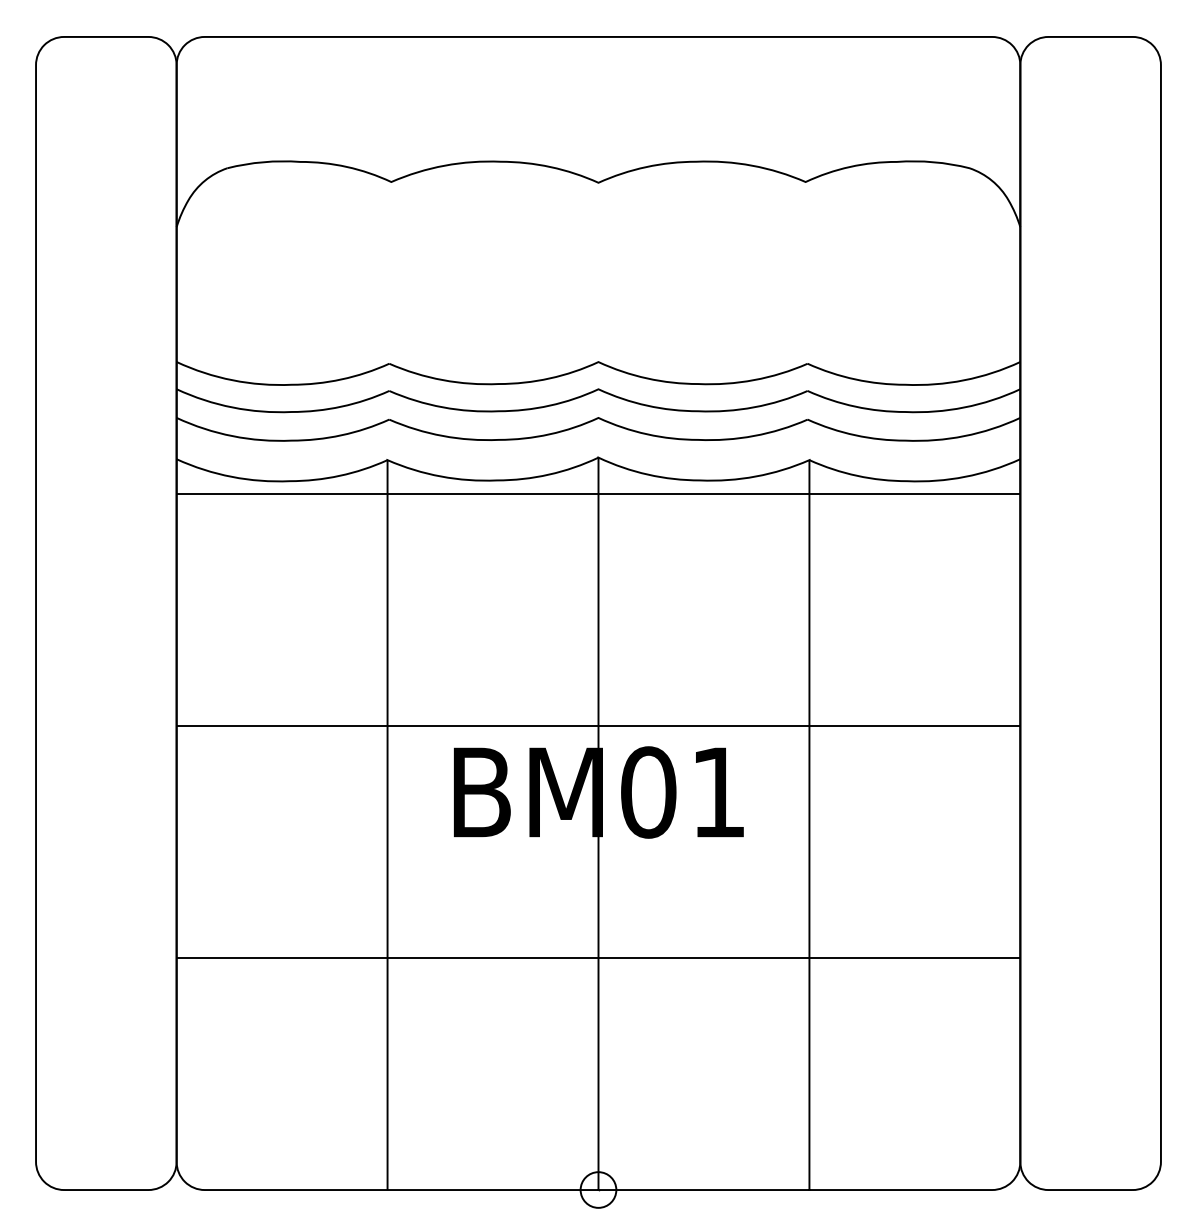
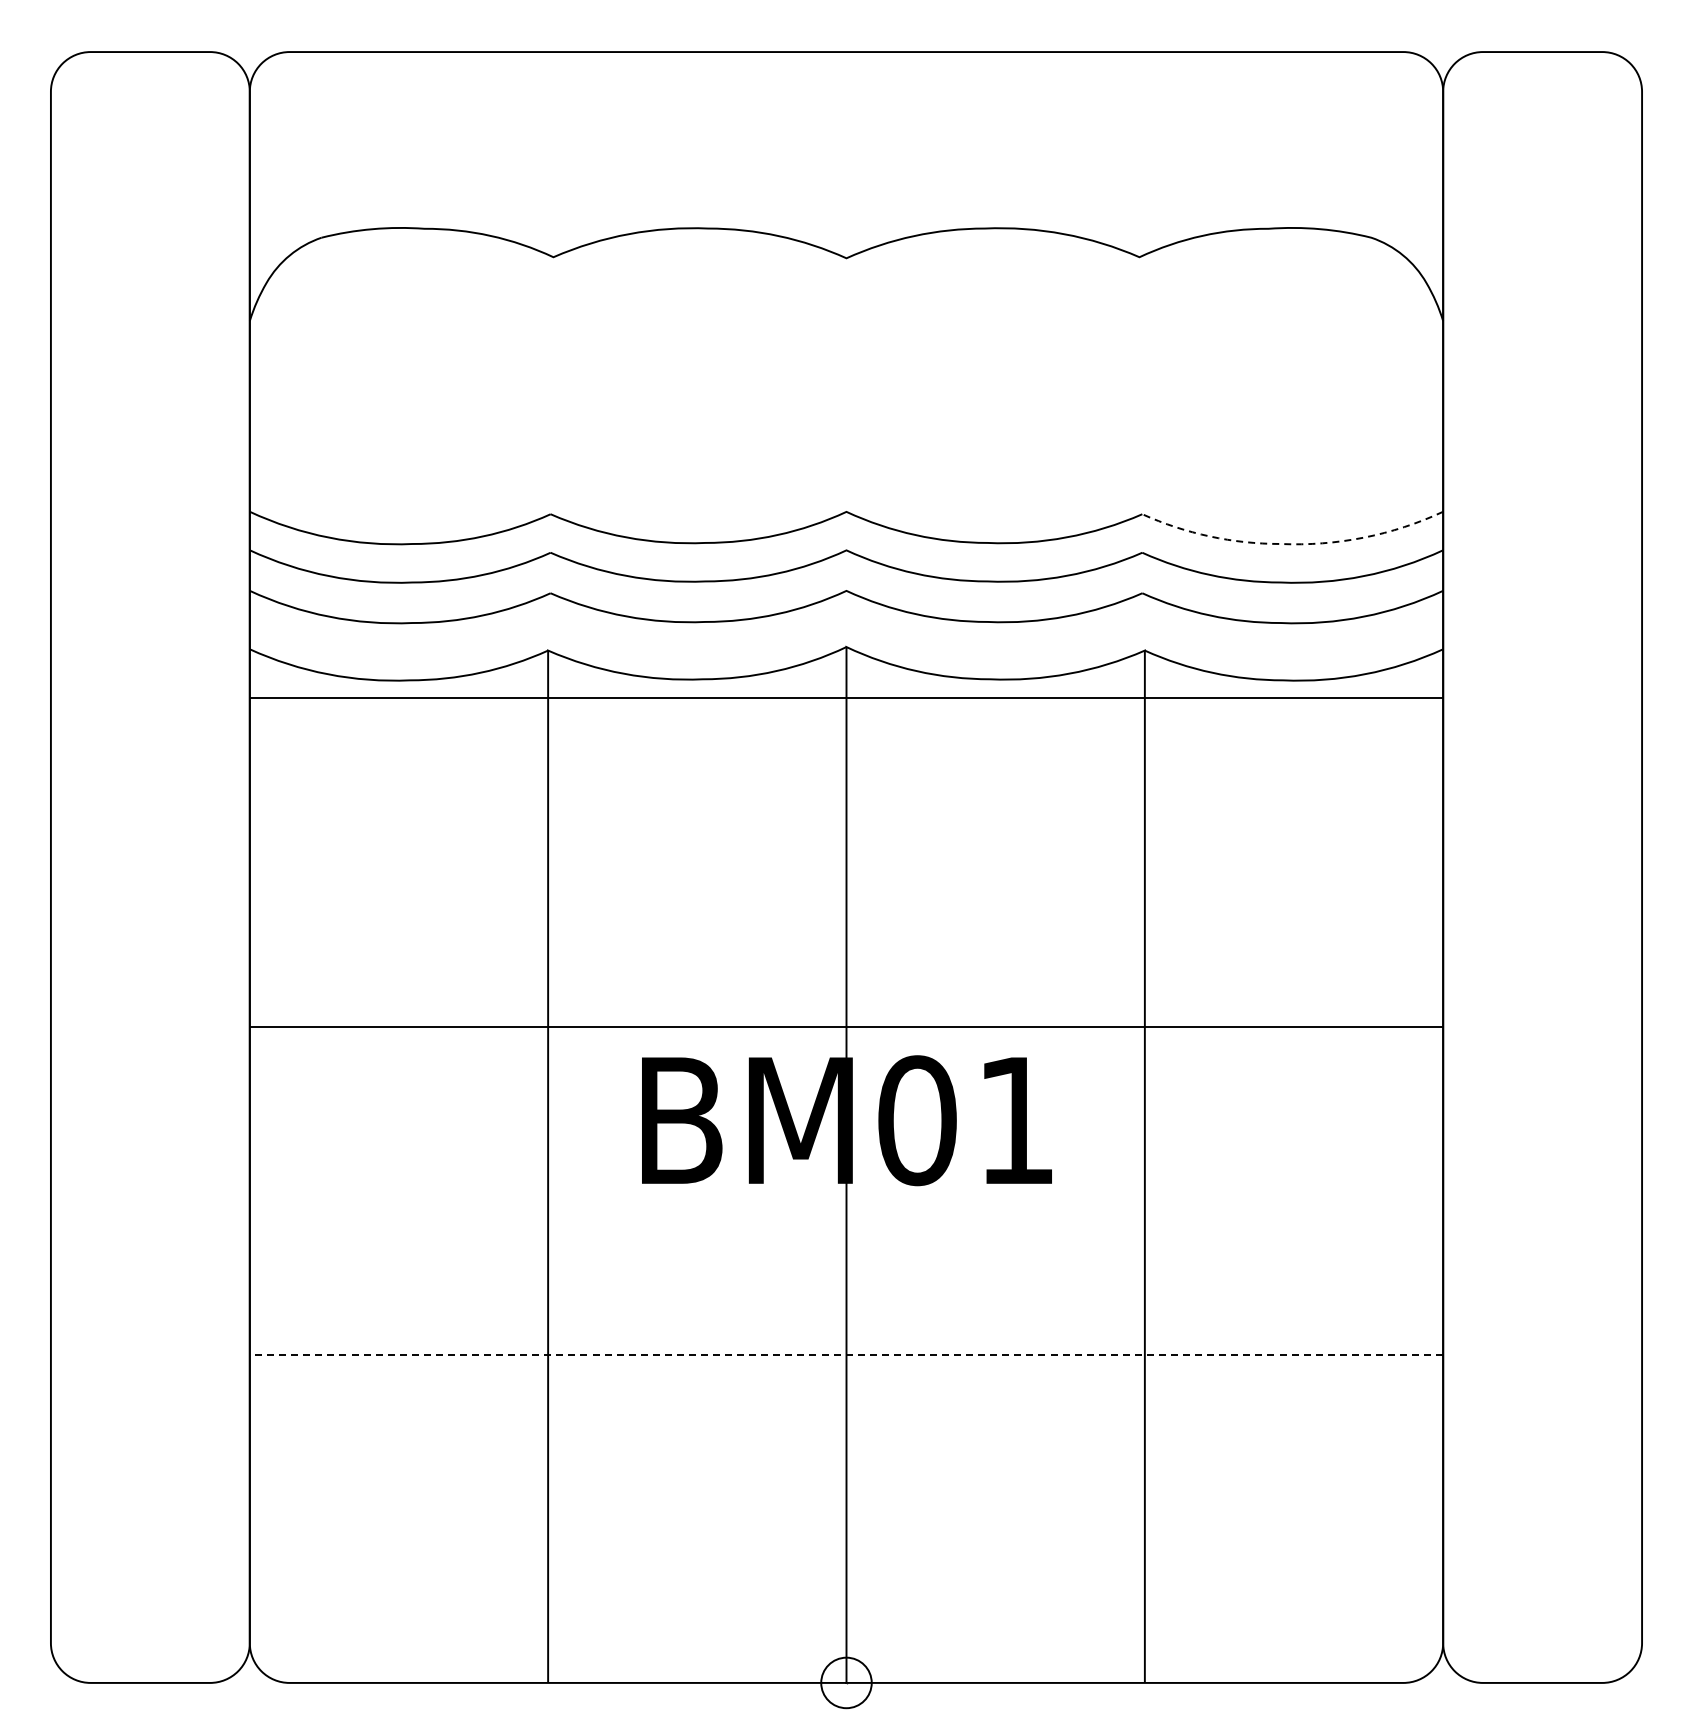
line: (917, 385) -> (1297, 544), solid -> dashed
line: (598, 957) -> (846, 1354), solid -> dashed

